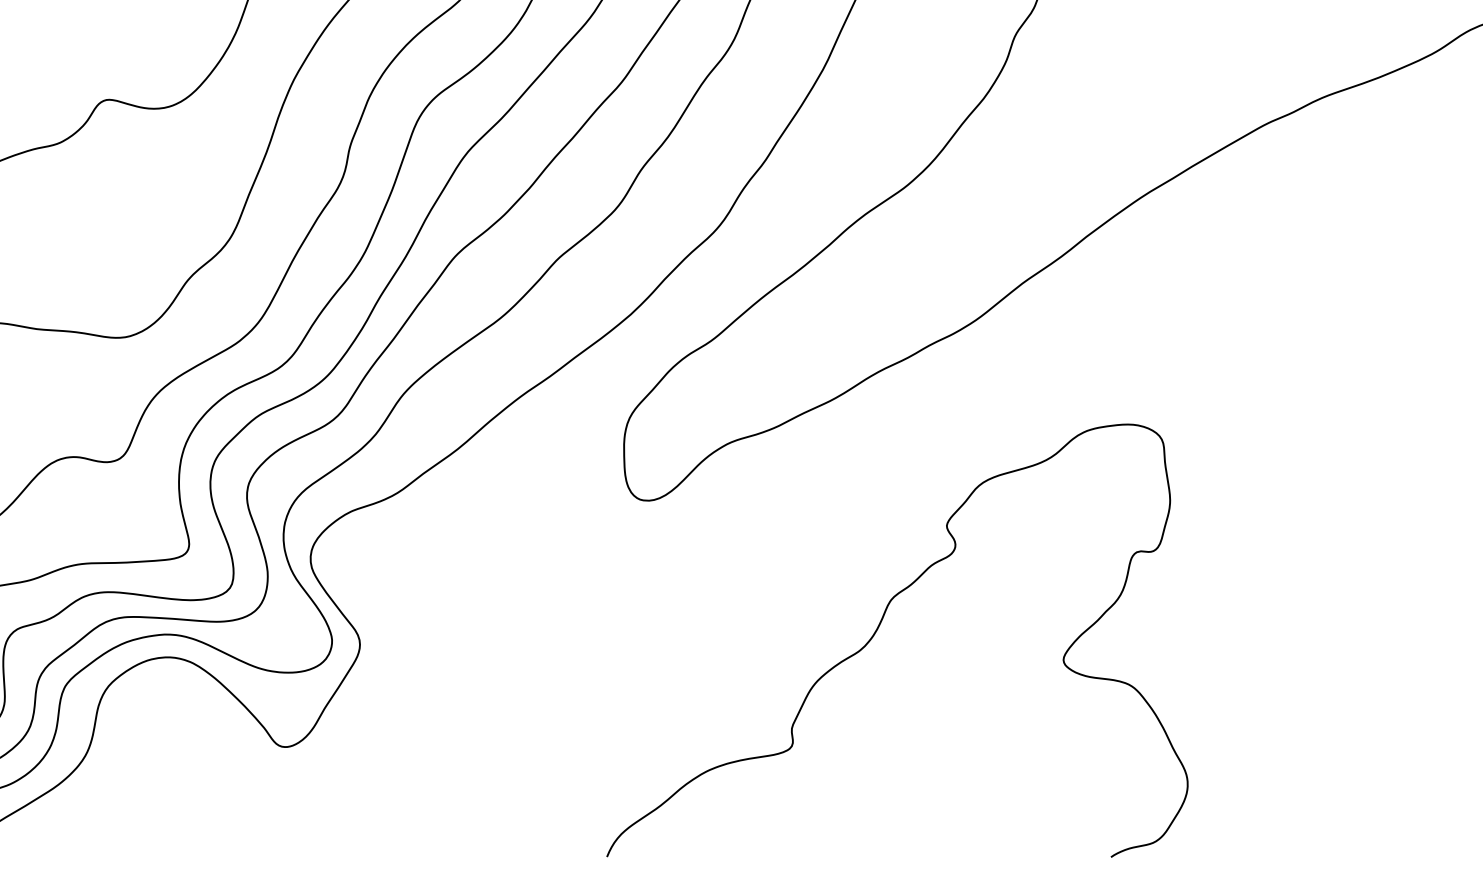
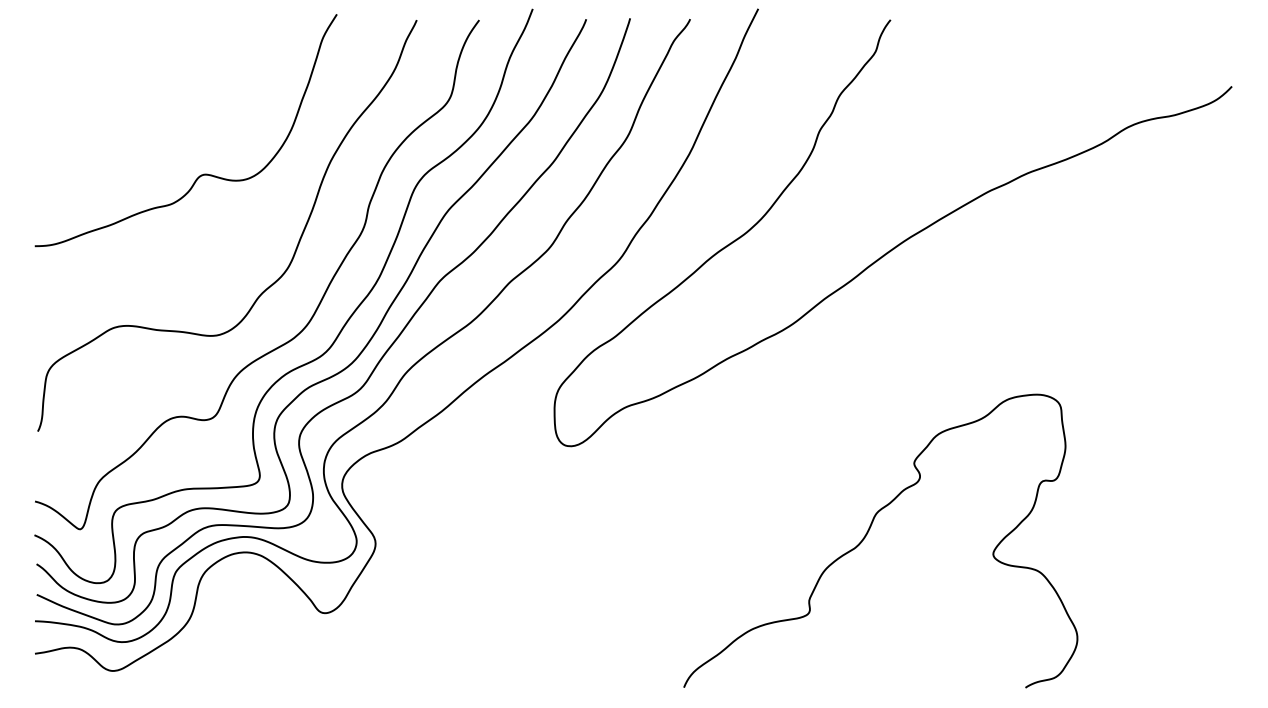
curve: (877, 630) -> (867, 534), moved

